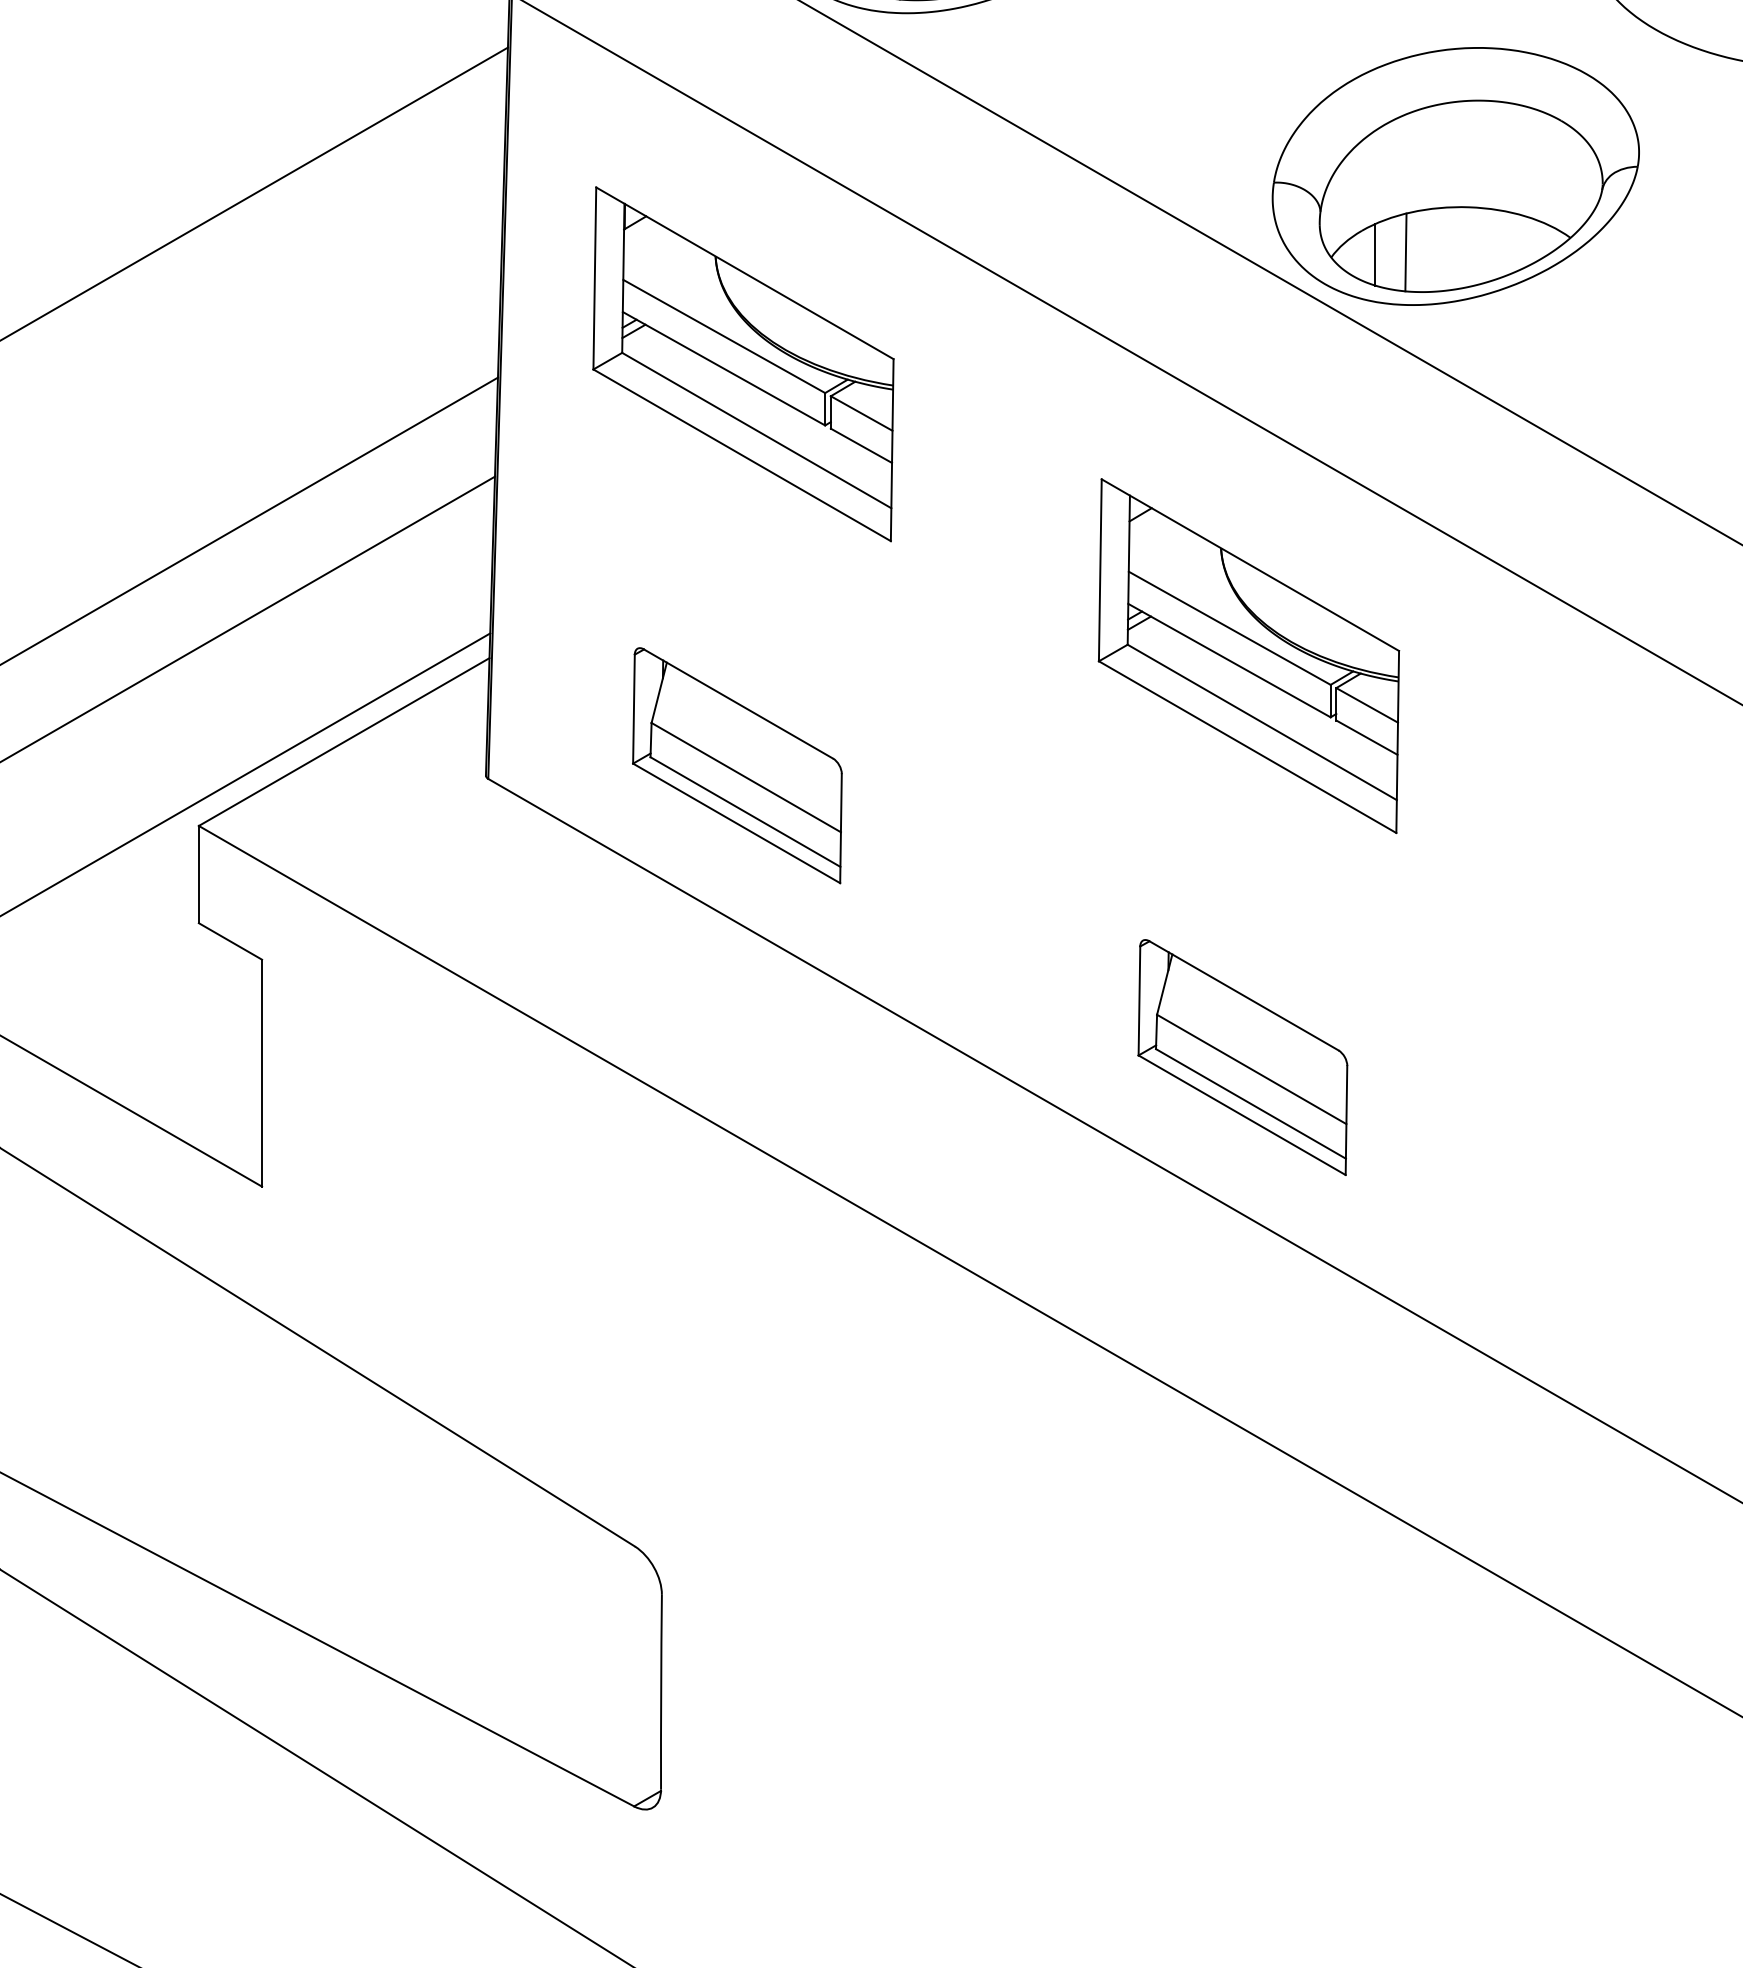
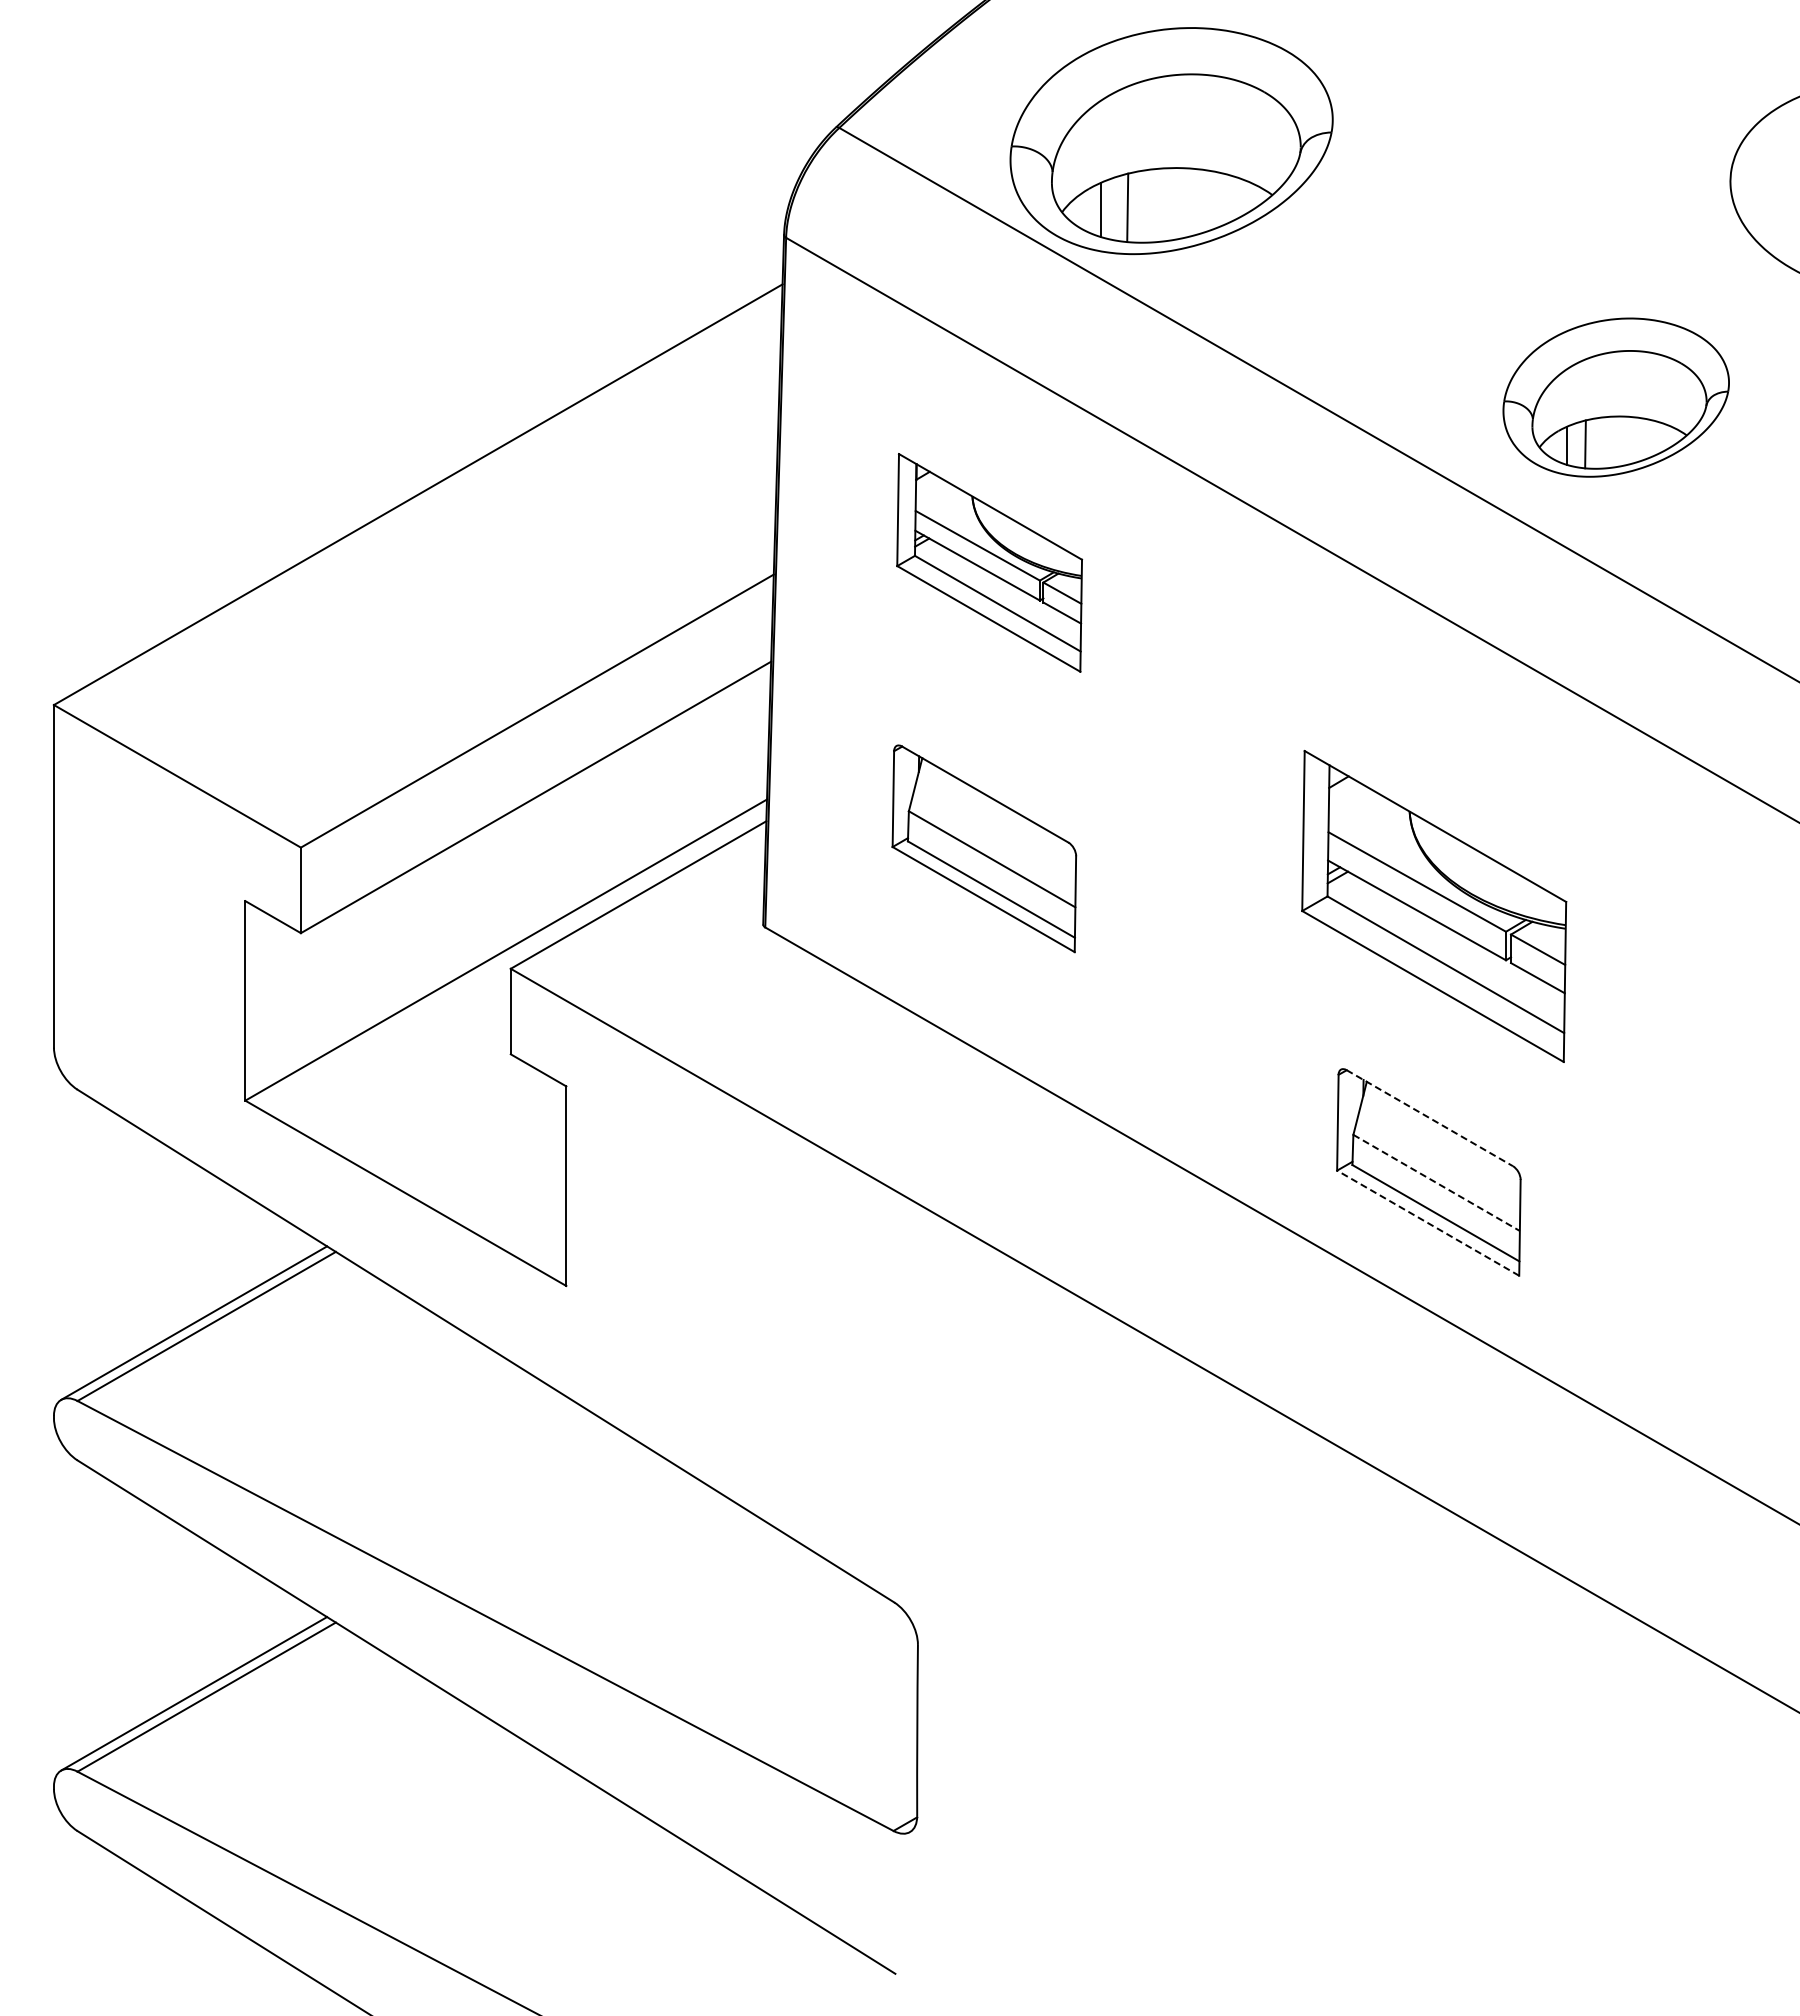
part: (1456, 176) -> (1616, 397), size x0.7
part: (743, 363) -> (989, 562), size x0.7
part: (1249, 656) -> (1434, 906), moved
part: (737, 765) -> (984, 848), moved
line: (1244, 996) -> (1430, 1118), solid -> dashed
line: (1252, 1070) -> (1437, 1183), solid -> dashed
line: (1241, 1114) -> (1427, 1222), solid -> dashed

